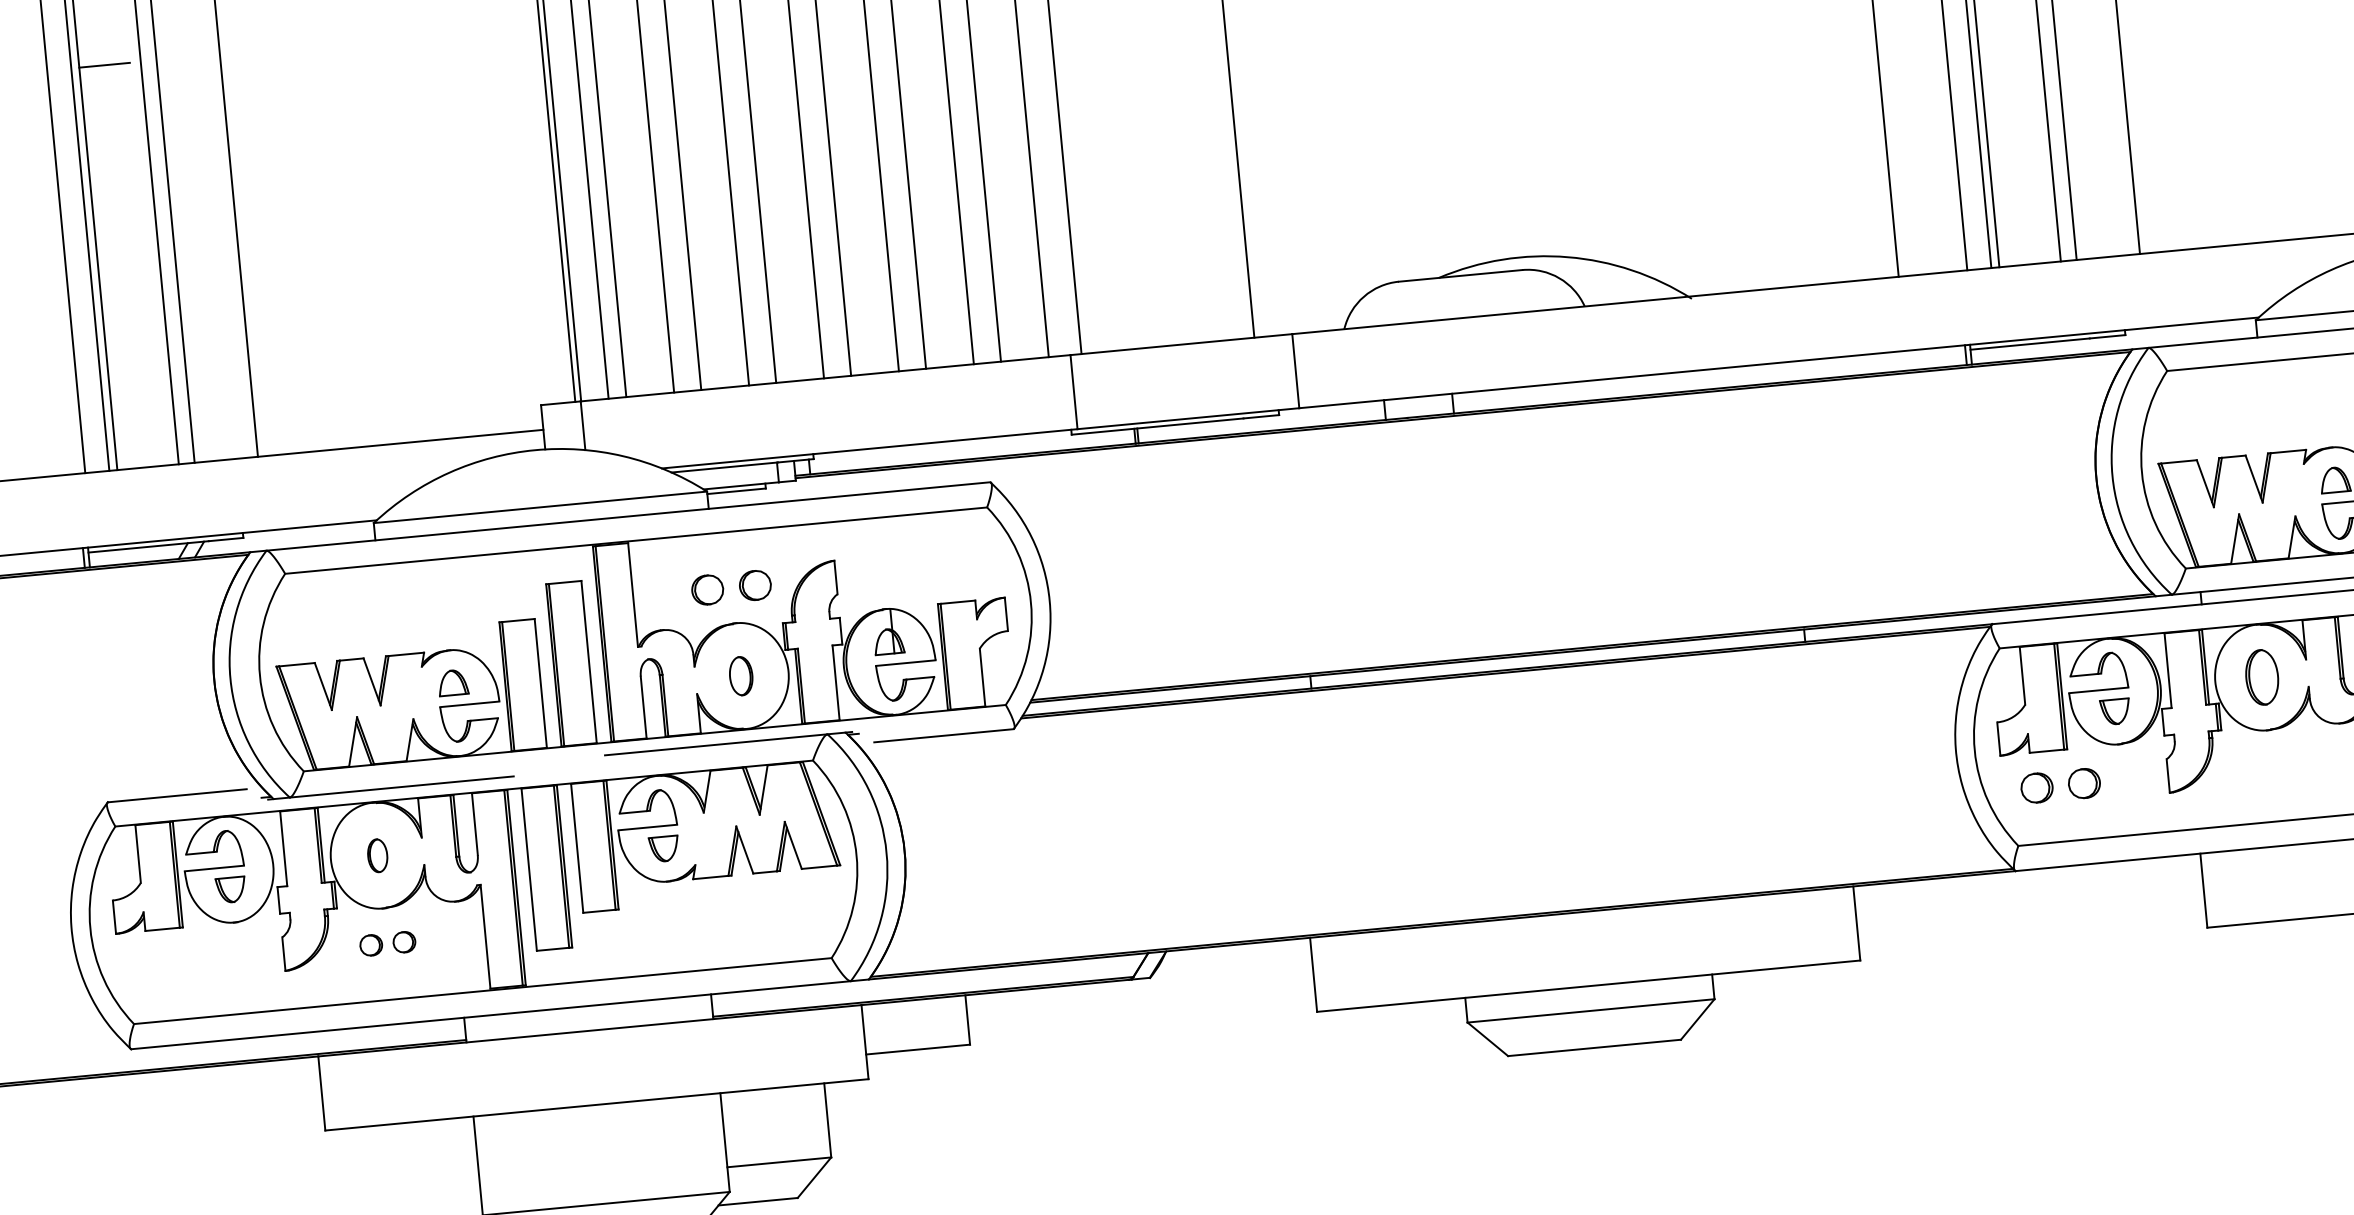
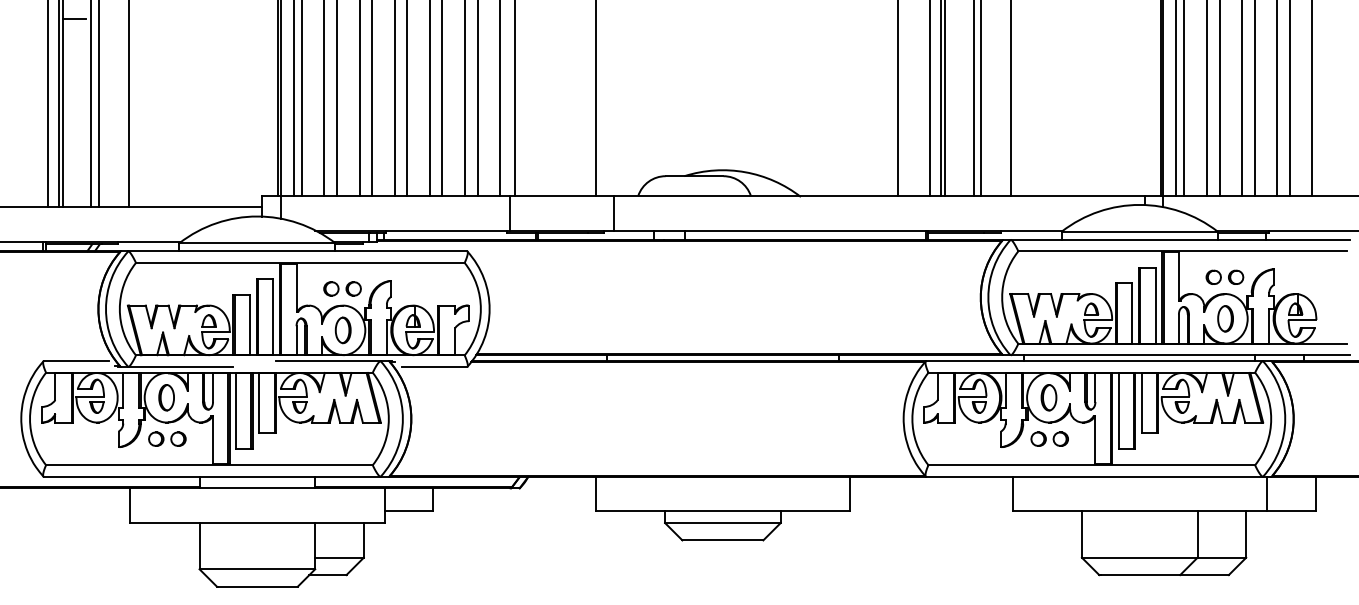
part: (739, 676) -> (342, 330), size x1.43
part: (2060, 784) -> (1049, 438), moved
part: (377, 855) -> (166, 397), size x1.67
part: (387, 942) -> (167, 438), size x1.43

